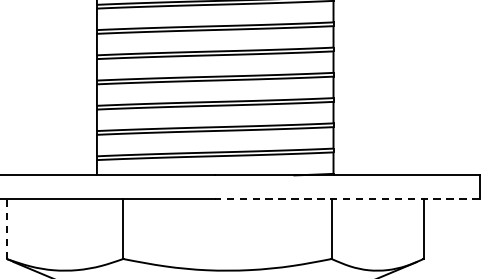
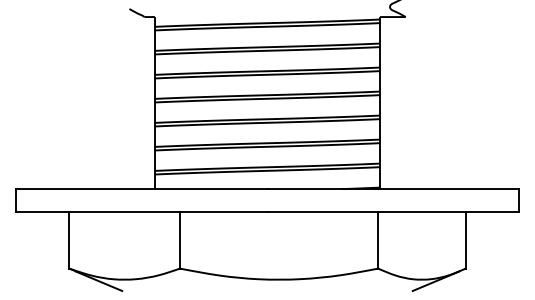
line: (347, 198) -> (393, 211), dashed -> solid
line: (7, 229) -> (69, 240), dashed -> solid

